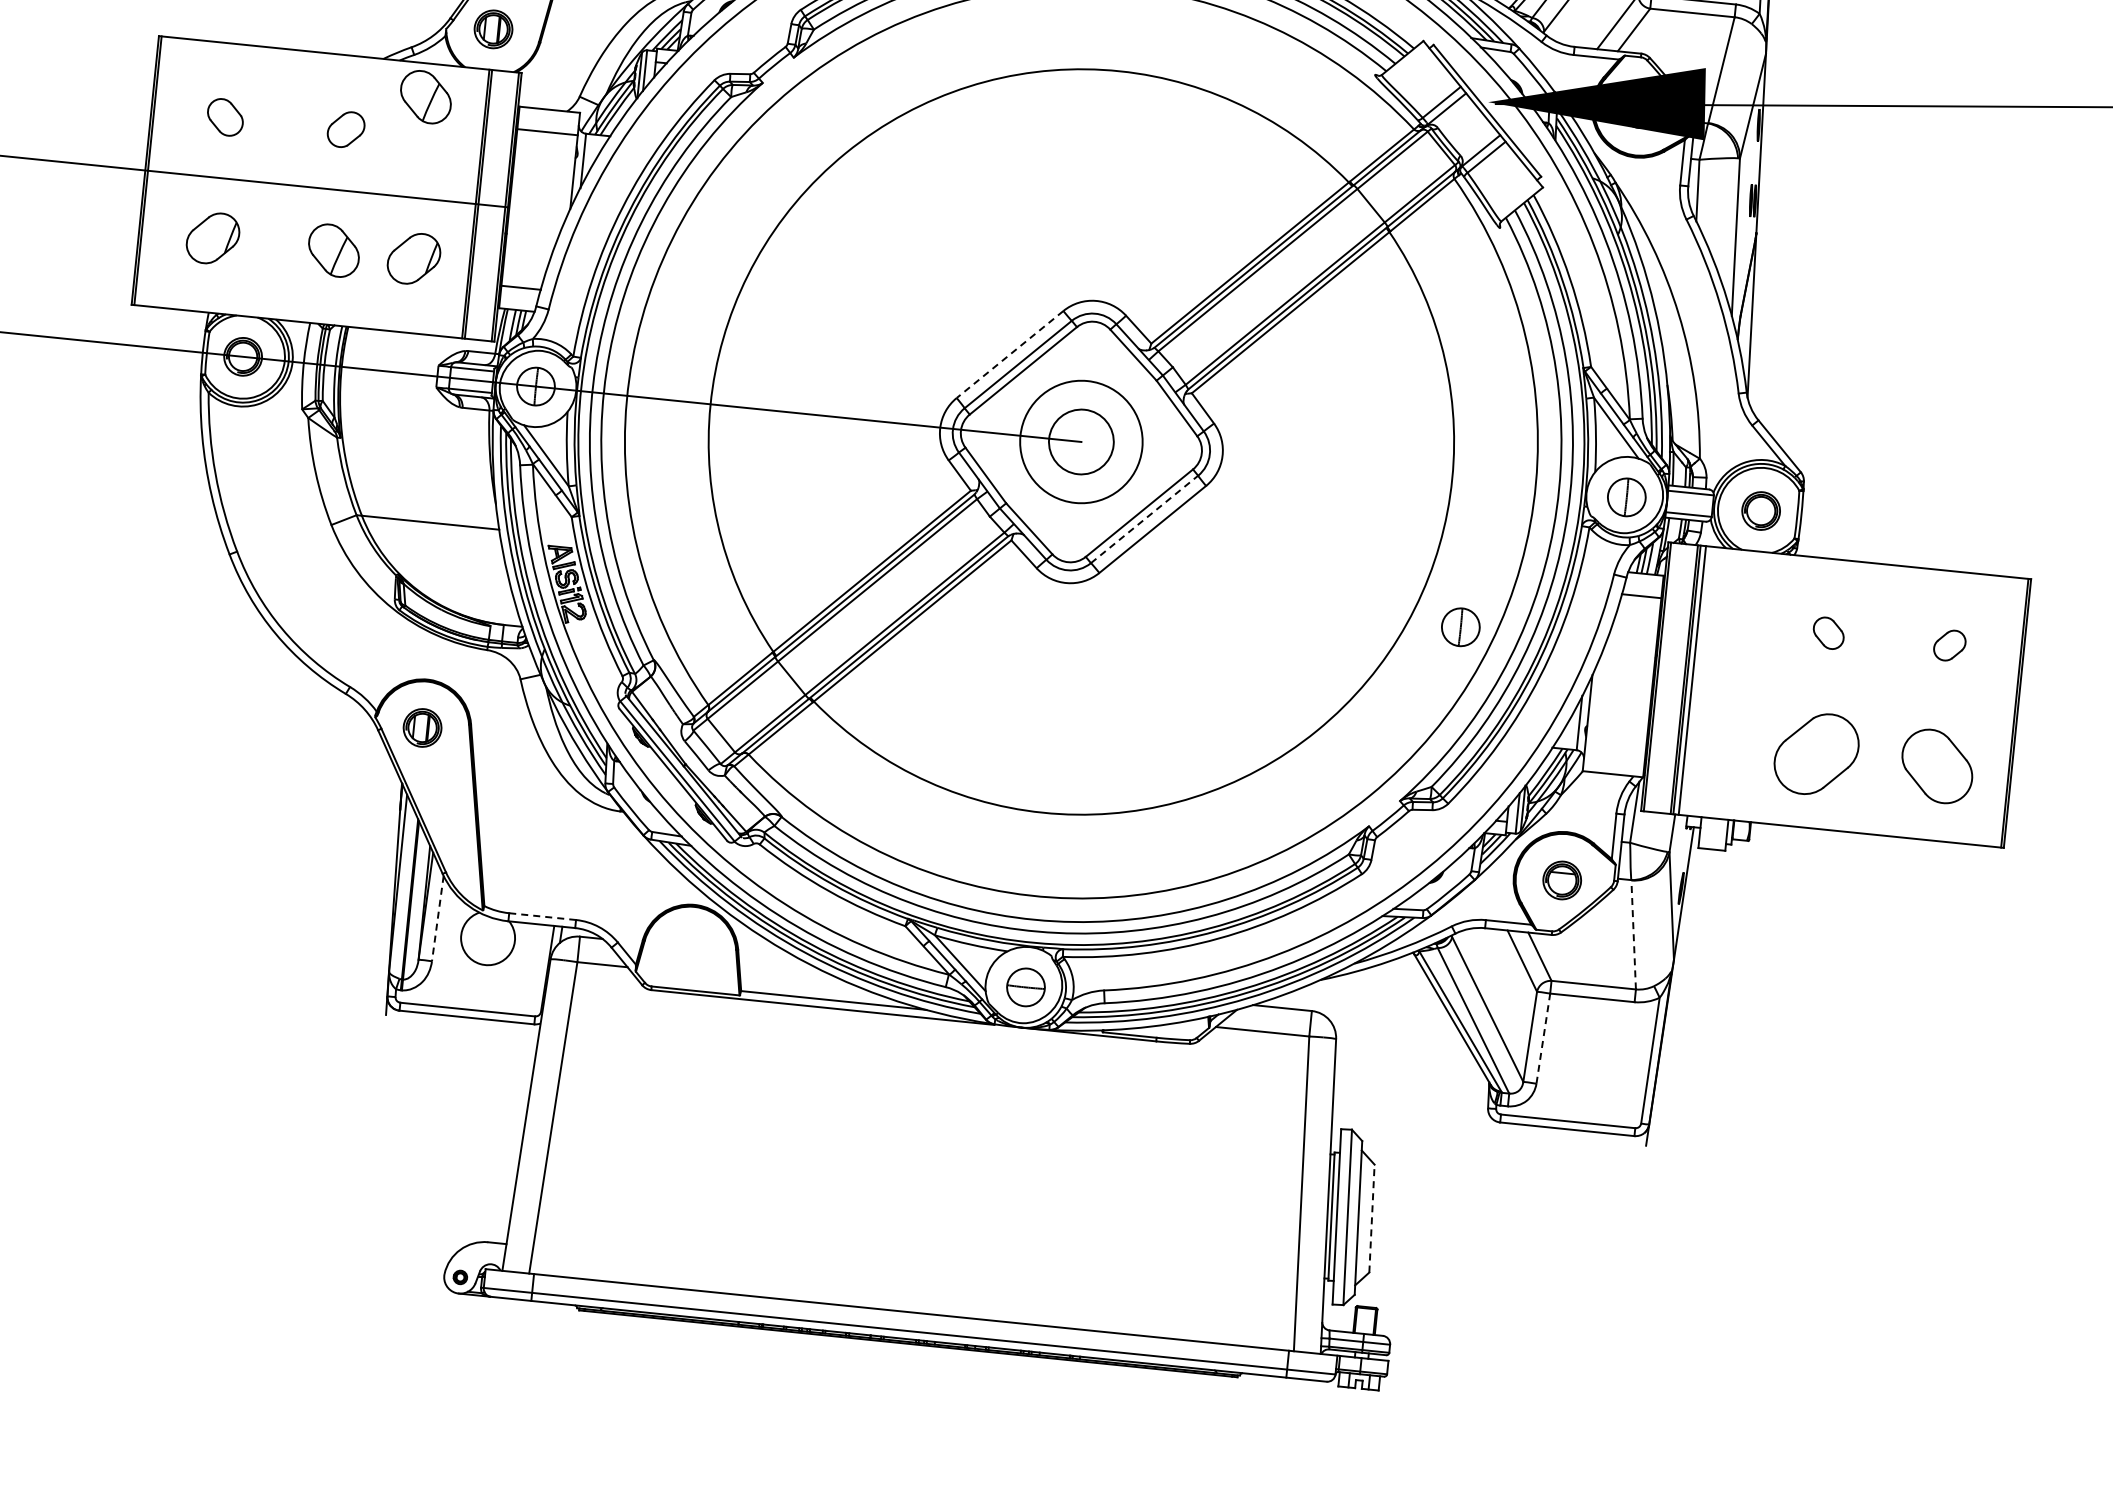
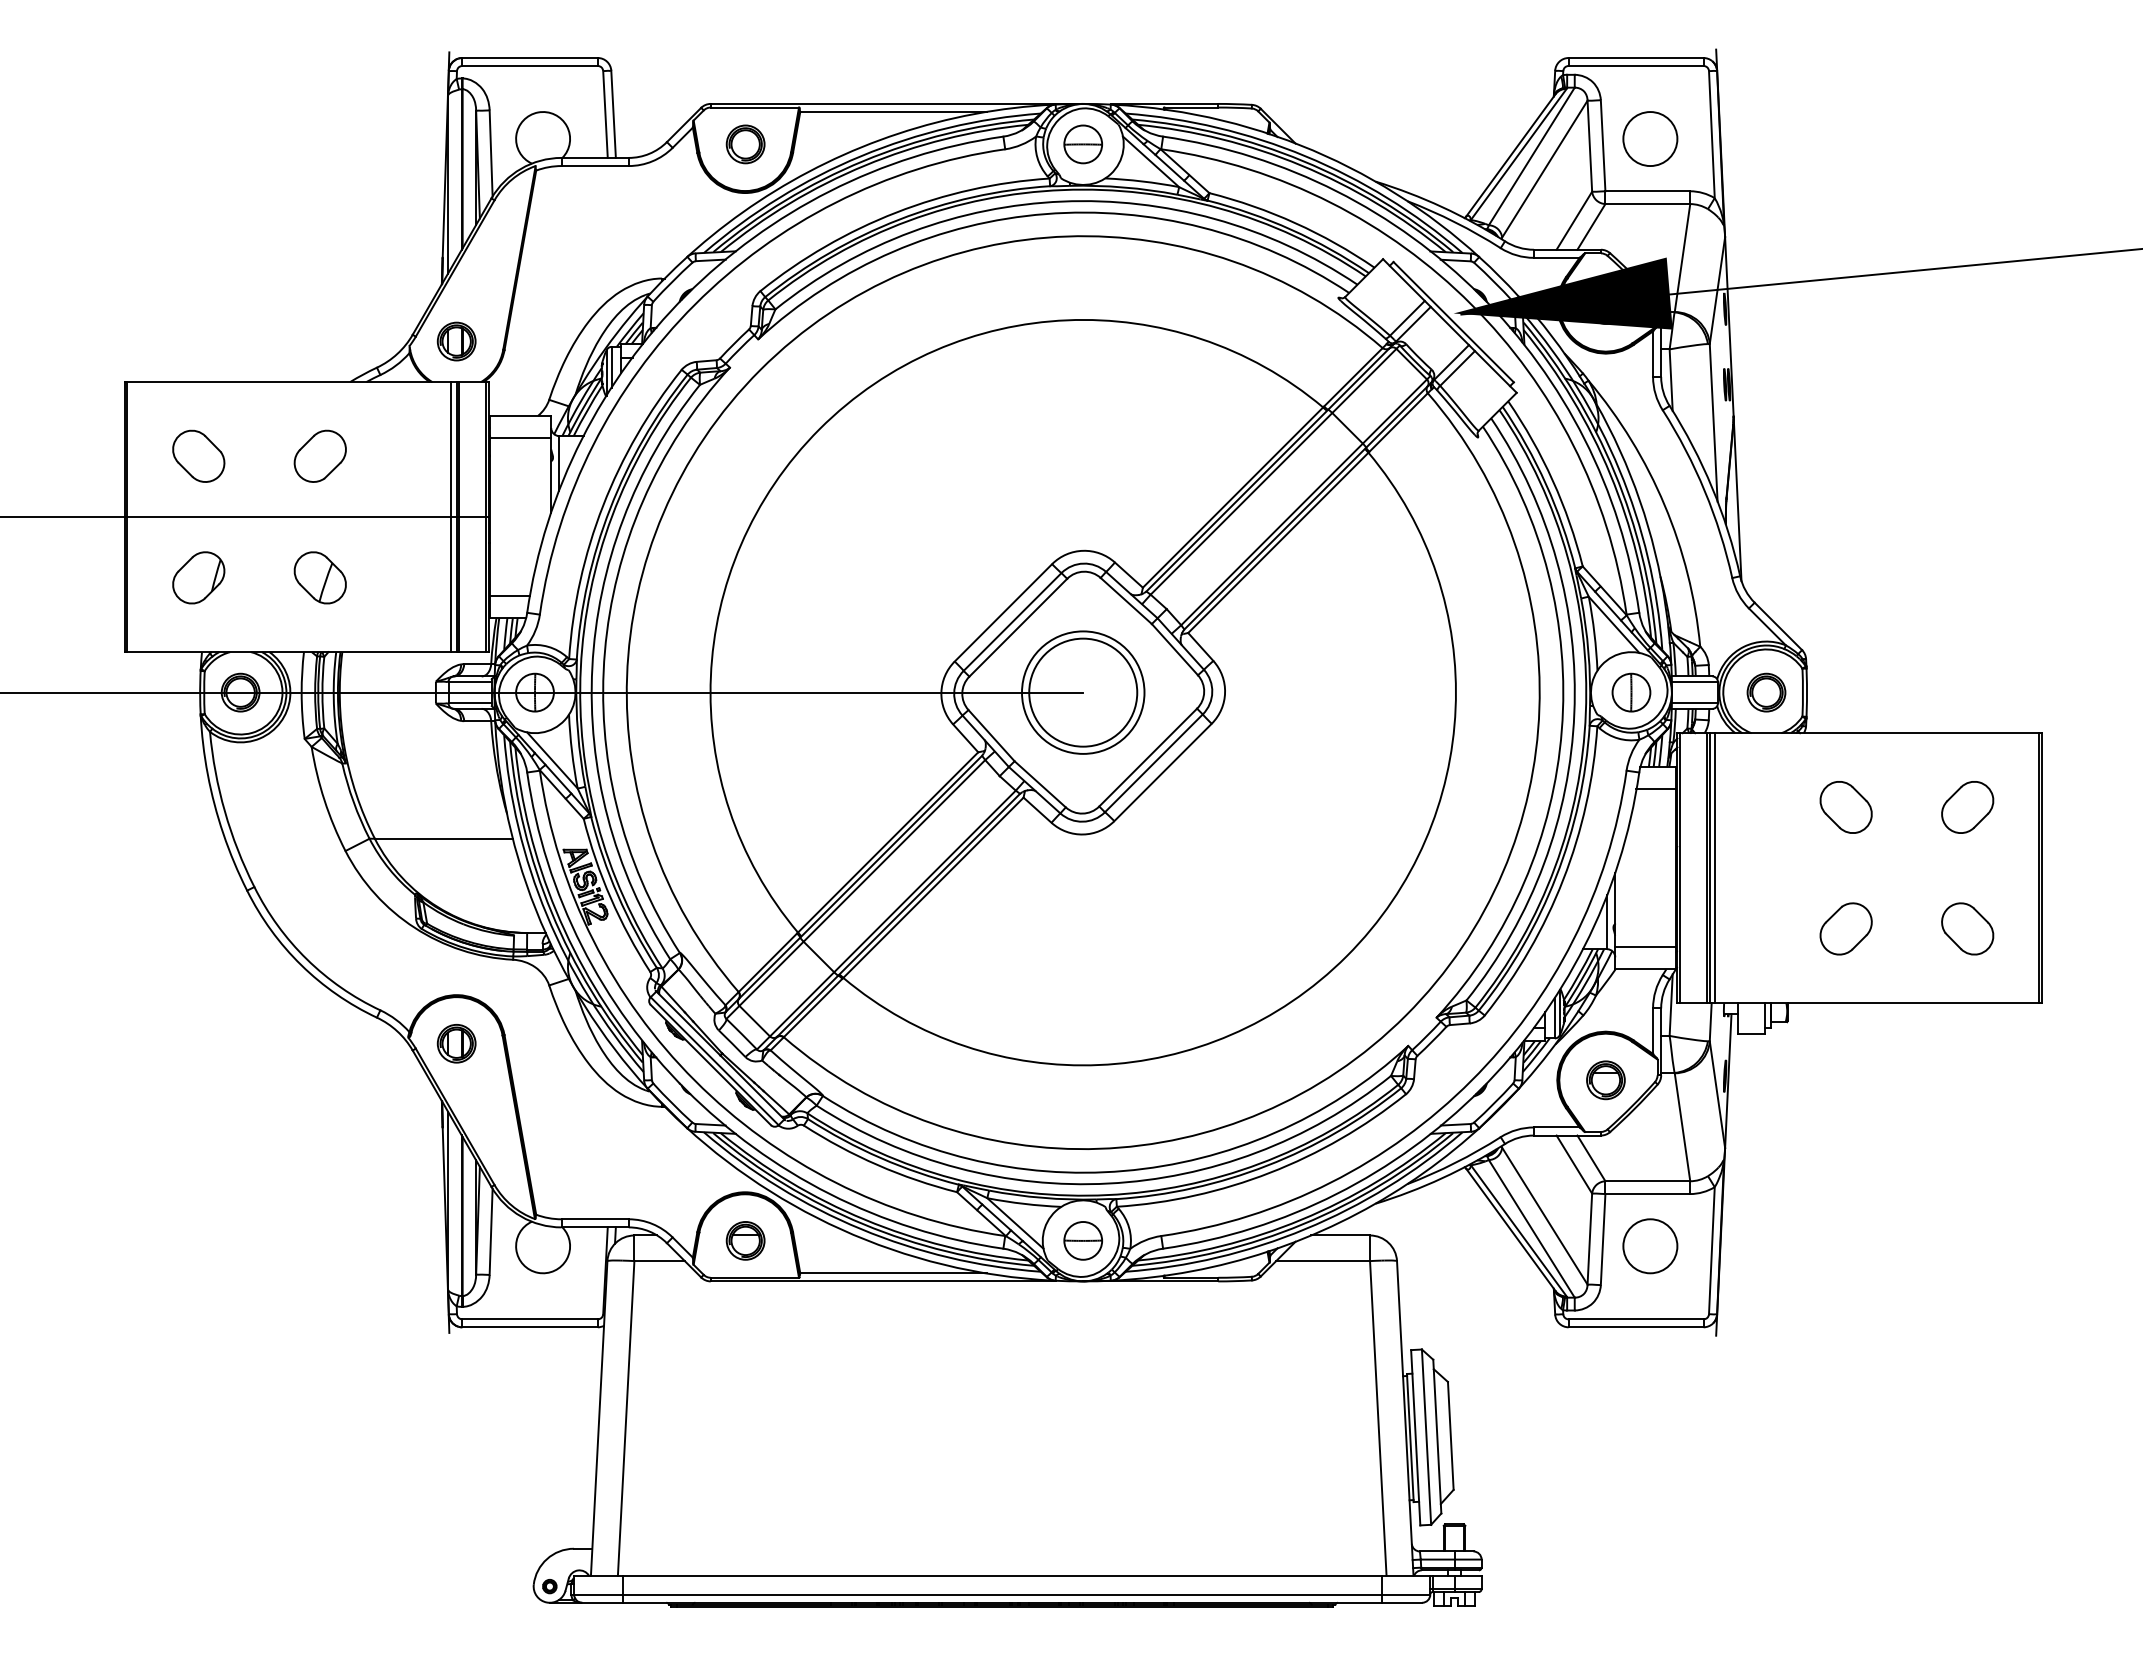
part: (425, 96) -> (395, 415), removed
part: (225, 116) -> (198, 455), size x1.43
part: (345, 128) -> (319, 455), size x1.43
line: (470, 203) -> (451, 517), added
part: (413, 258) -> (400, 577), removed
line: (1010, 354) -> (1003, 612), dashed -> solid
circle: (1081, 441) -> (1083, 692), size x1.67
line: (1145, 518) -> (1154, 762), dashed -> solid
part: (1460, 627) -> (1479, 838), removed
part: (1828, 633) -> (1845, 807), size x1.67
part: (1949, 645) -> (1967, 807), size x1.67
line: (1615, 751) -> (1645, 946), added
part: (1815, 753) -> (1845, 928), size x0.62
part: (1937, 765) -> (1967, 928), size x0.71
line: (542, 916) -> (595, 1219), dashed -> solid
line: (438, 919) -> (491, 1232), dashed -> solid
line: (1633, 935) -> (1682, 1127), dashed -> solid
part: (690, 952) -> (745, 1240), added
line: (1543, 1038) -> (1603, 1239), dashed -> solid
circle: (1589, 1050) -> (1650, 1246), added
line: (1371, 1218) -> (1450, 1435), dashed -> solid

